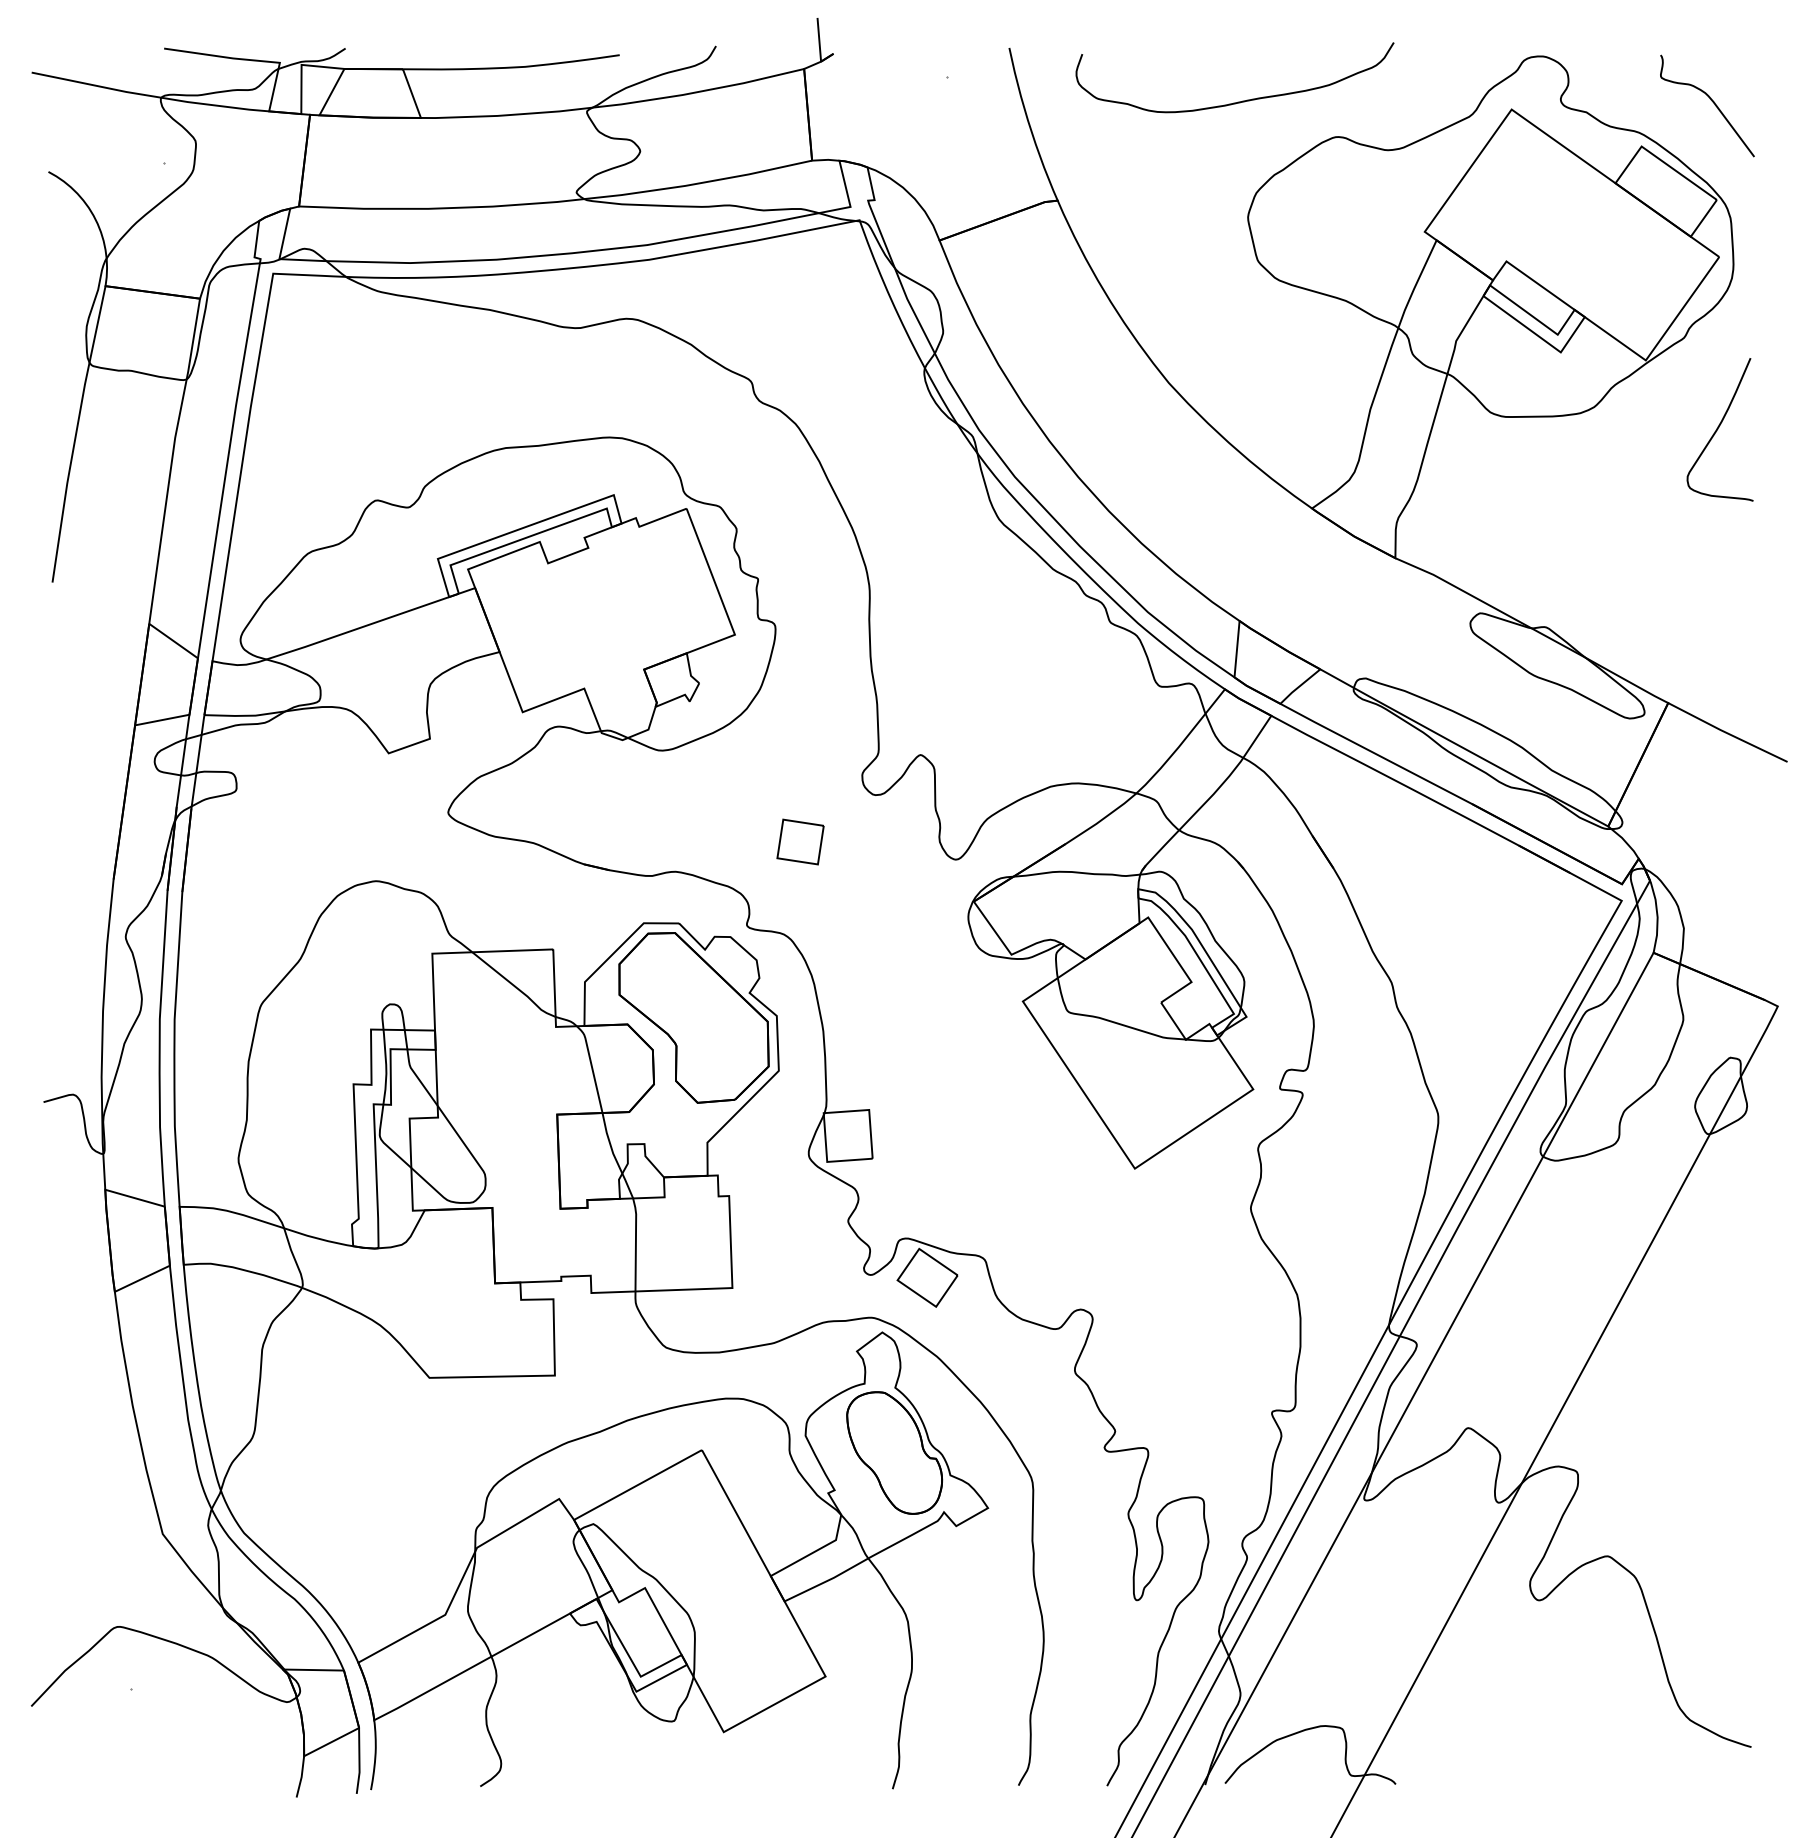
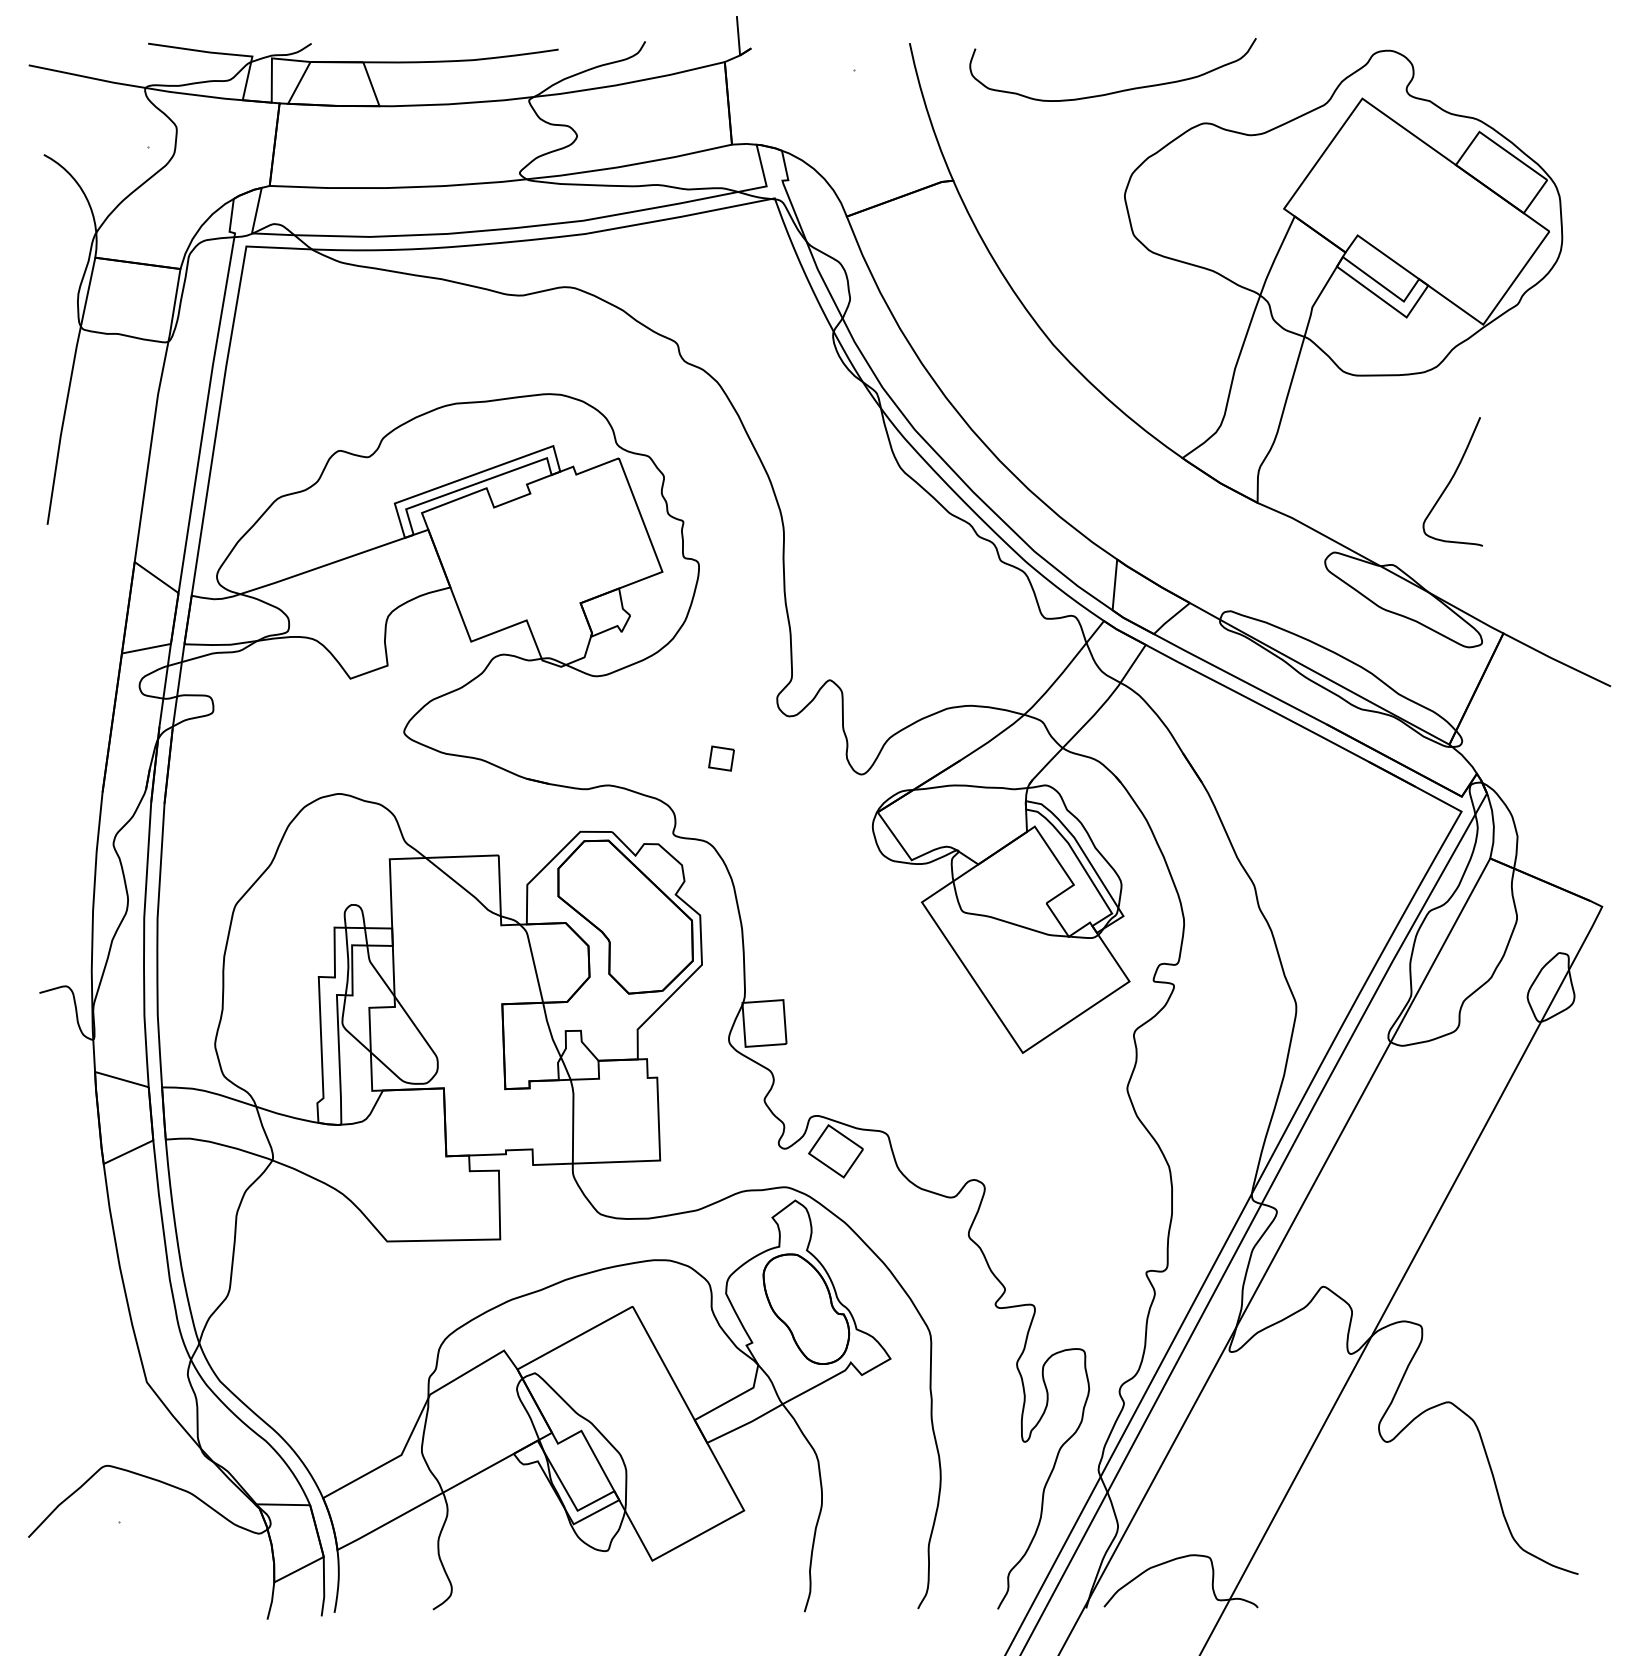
curve: (1711, 101) -> (1542, 91), removed
curve: (1718, 429) -> (1451, 481), moved
part: (800, 841) -> (721, 758), size x0.6

